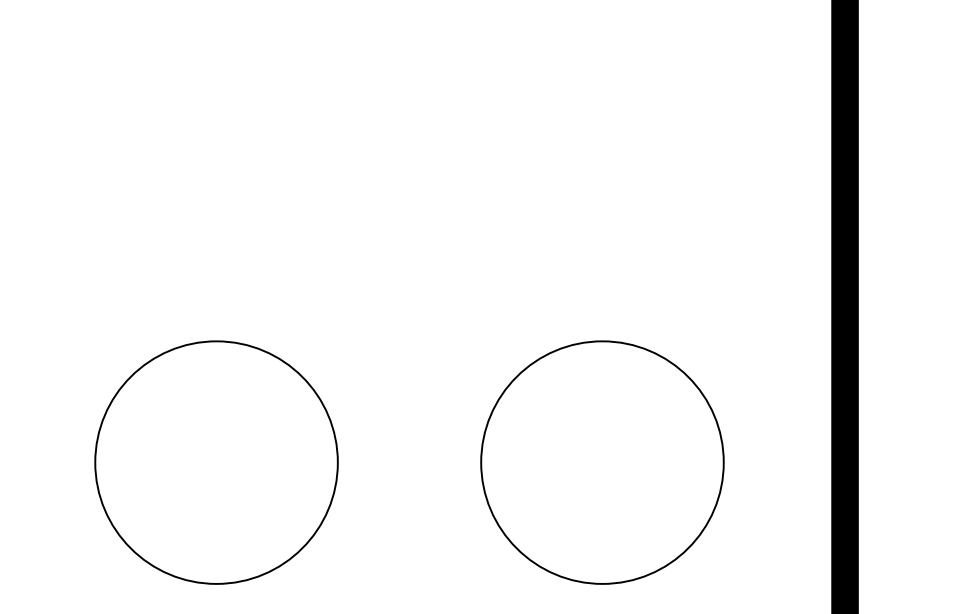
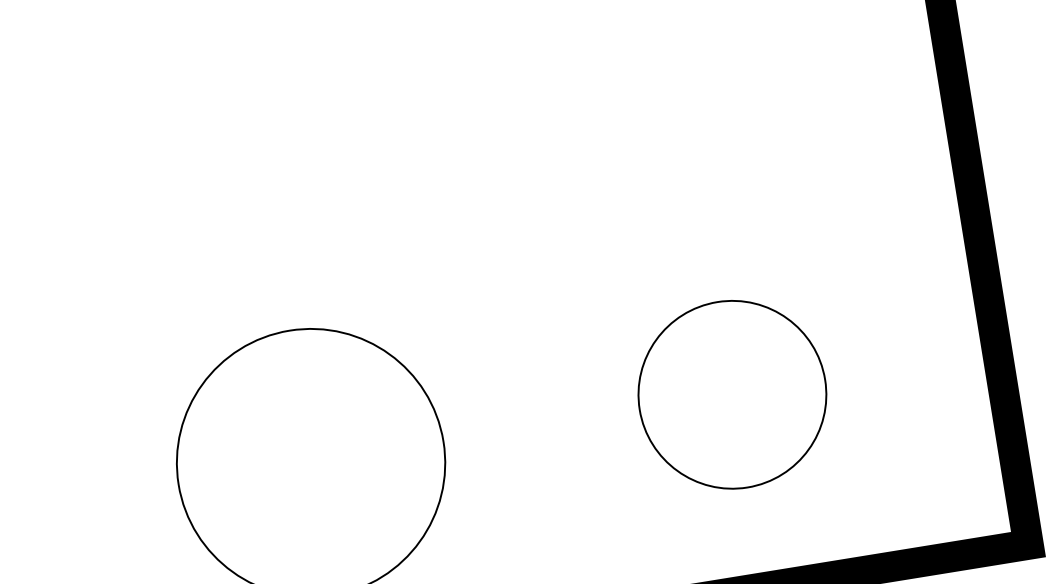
part: (602, 462) -> (732, 394), size x0.7

